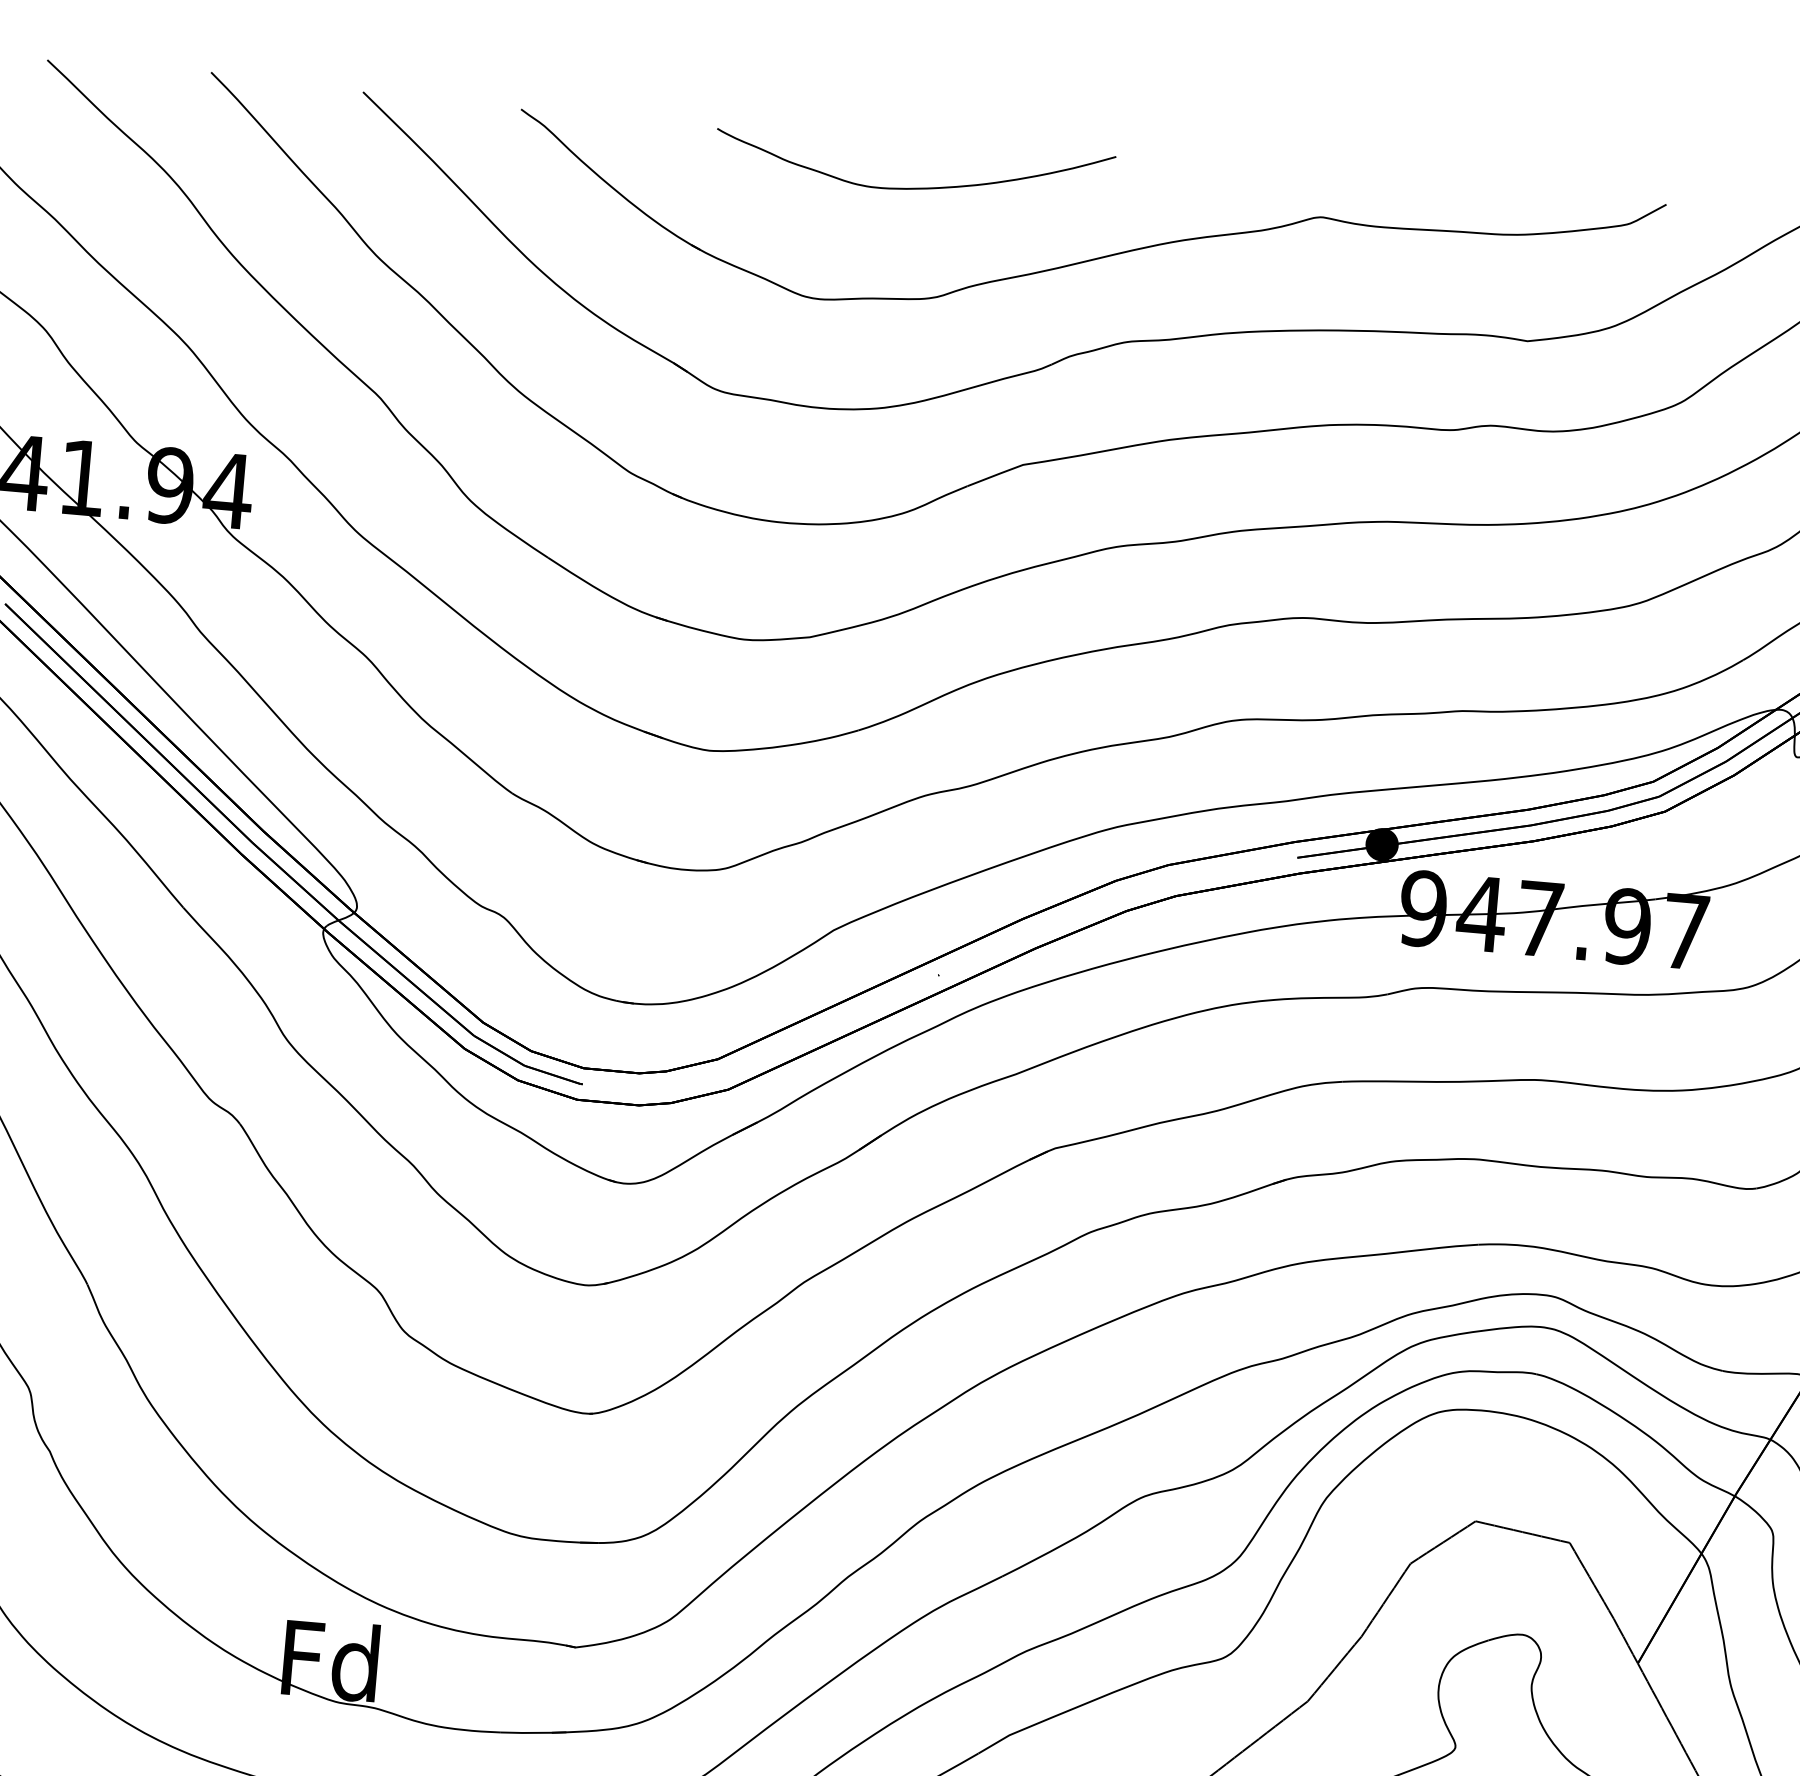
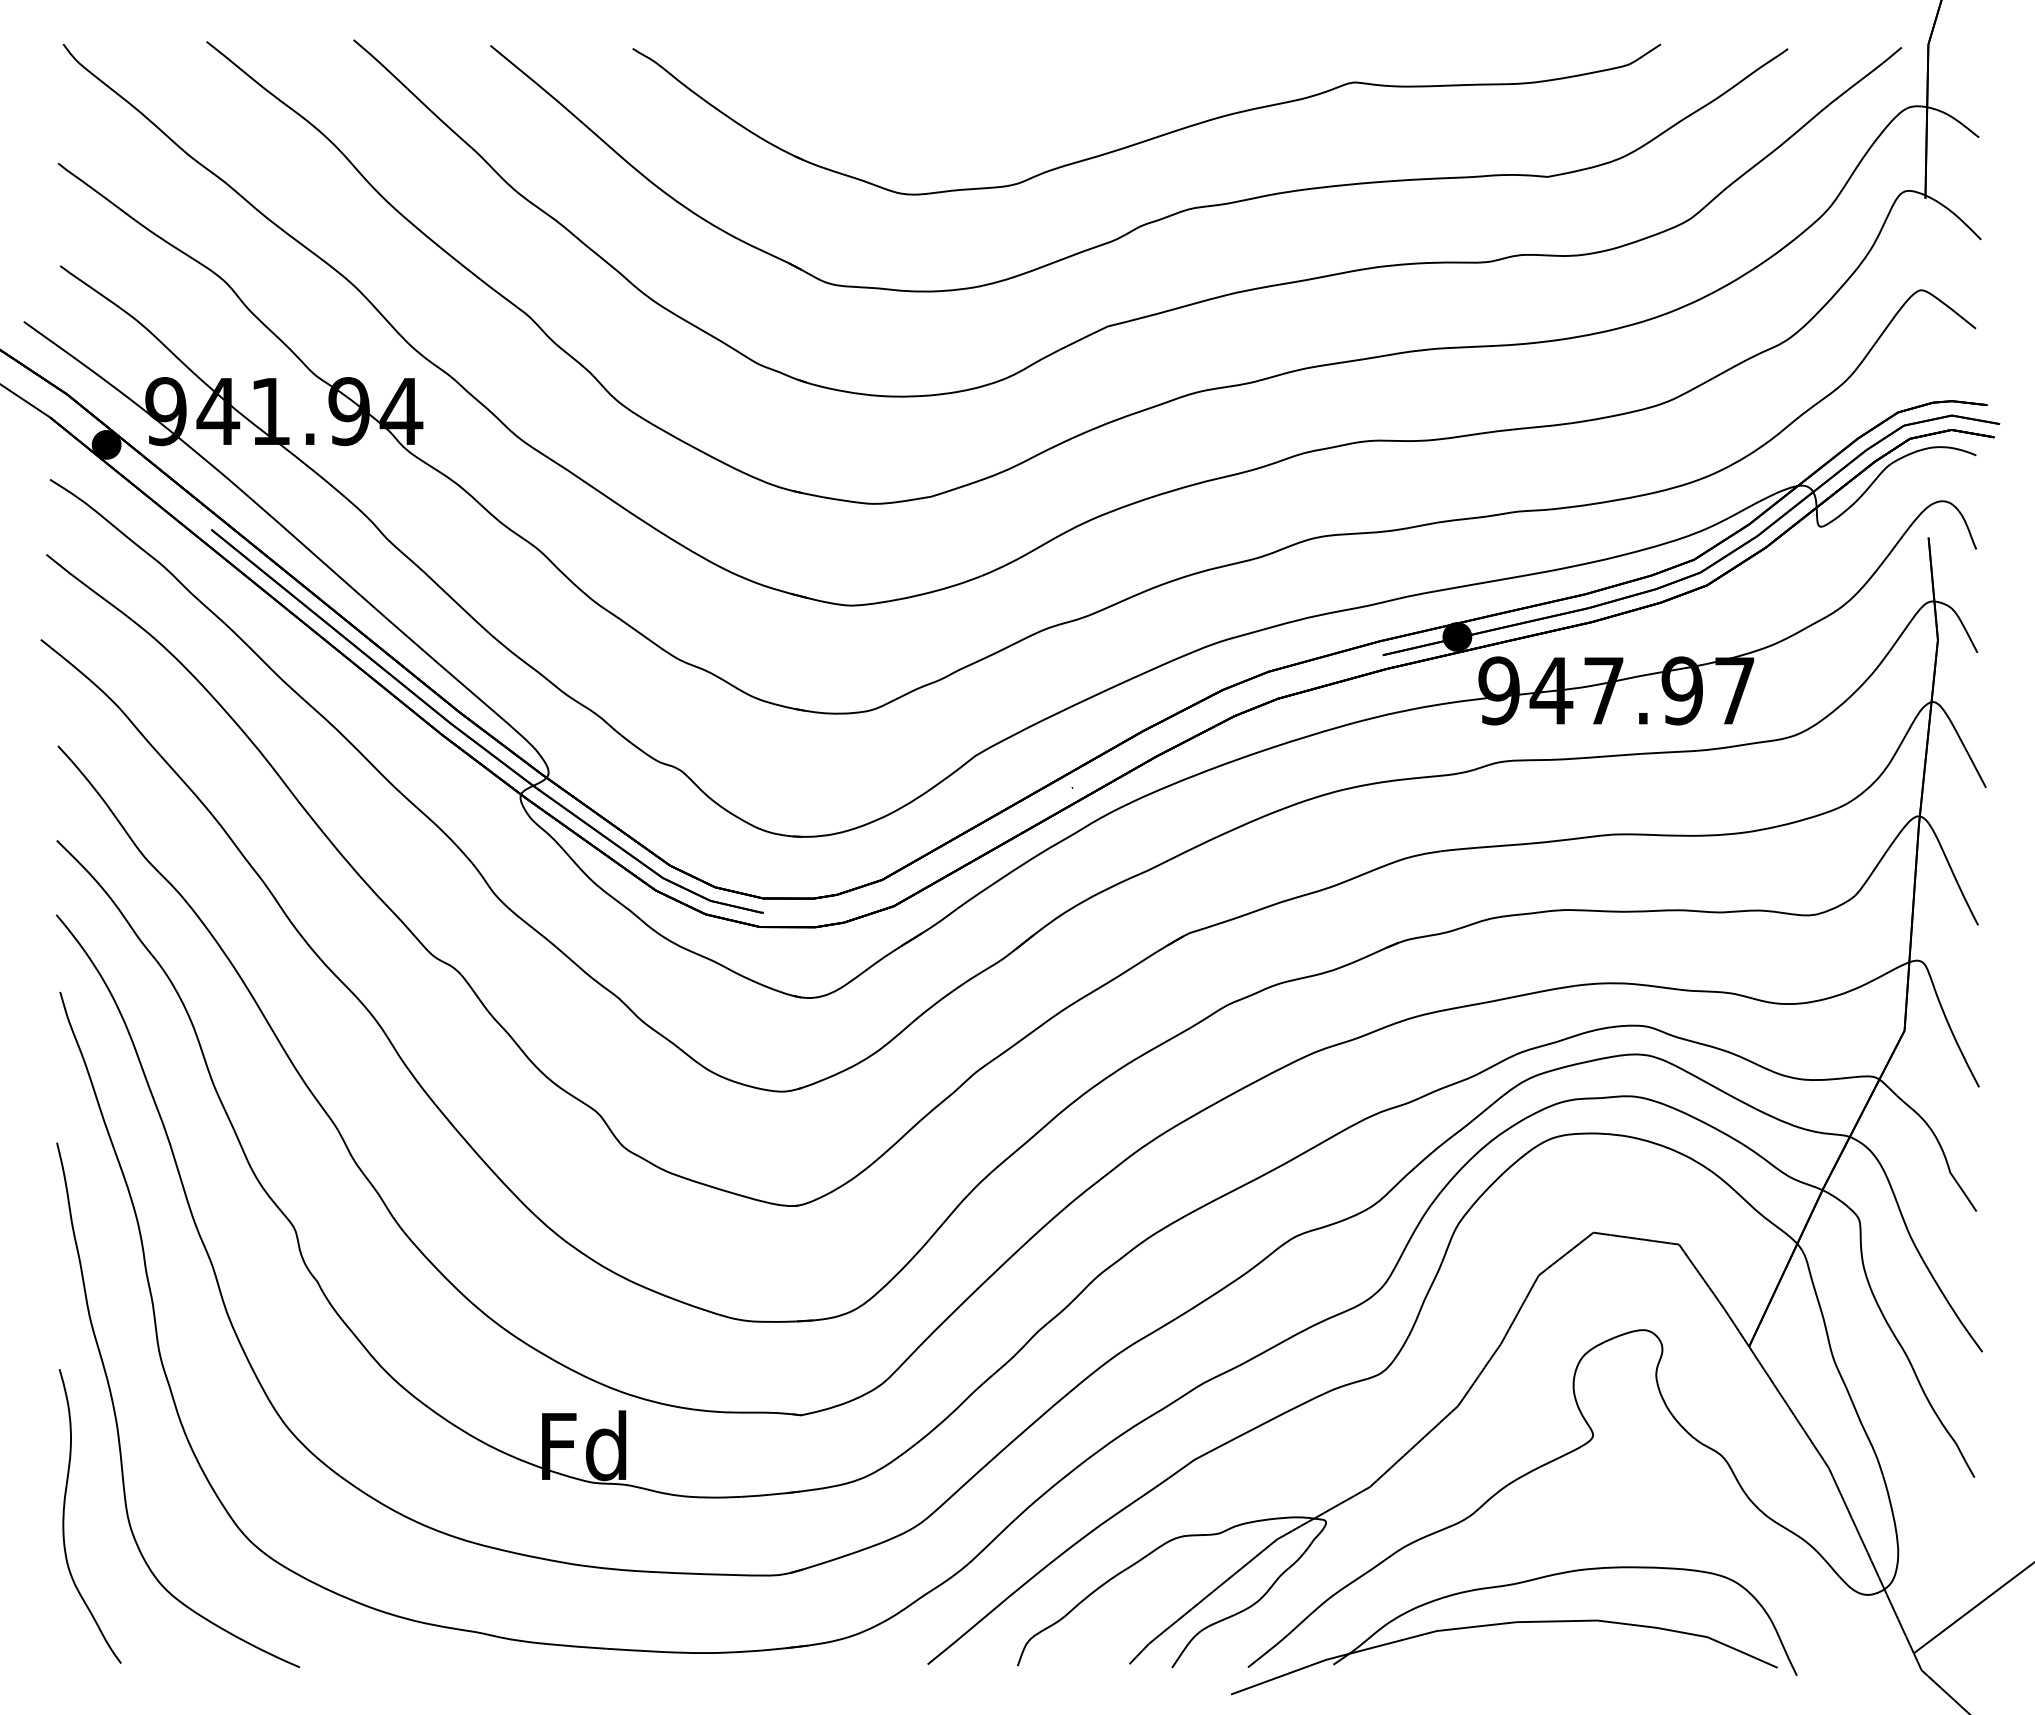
curve: (914, 187) -> (989, 87), removed

